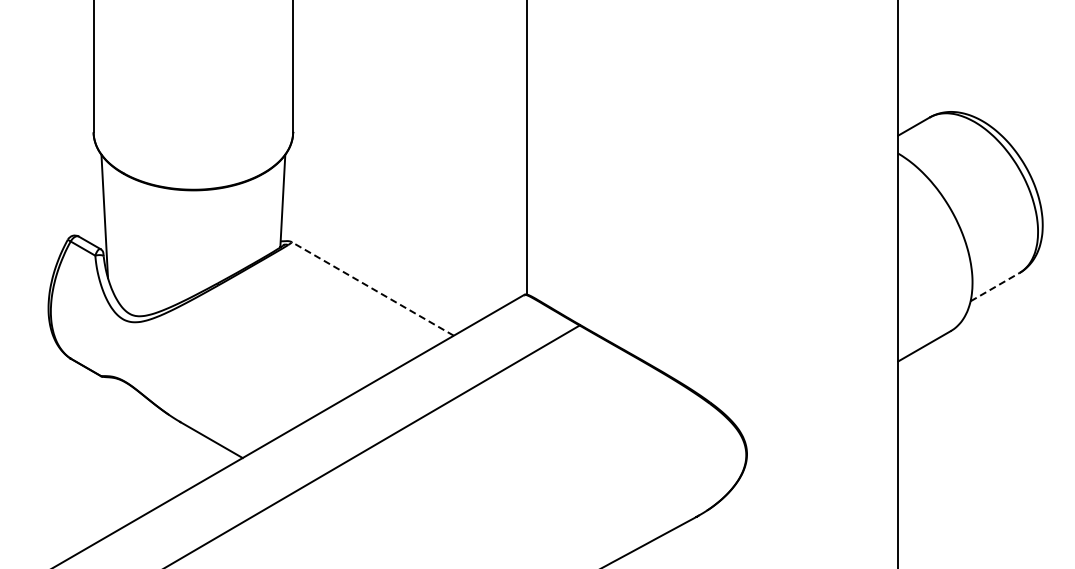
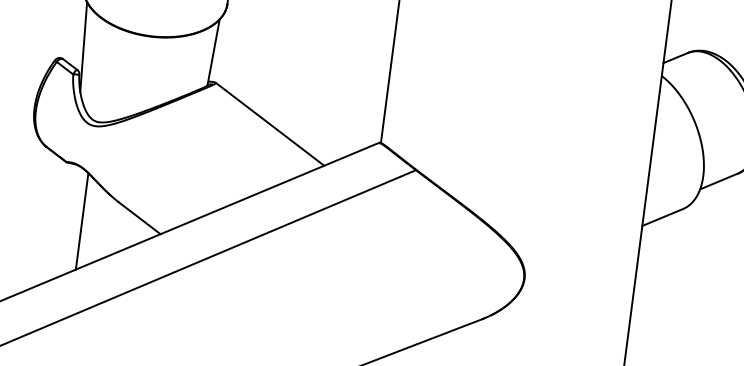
line: (995, 286) -> (719, 181), dashed -> solid
line: (372, 288) -> (270, 124), dashed -> solid
line: (133, 454) -> (82, 221), added

